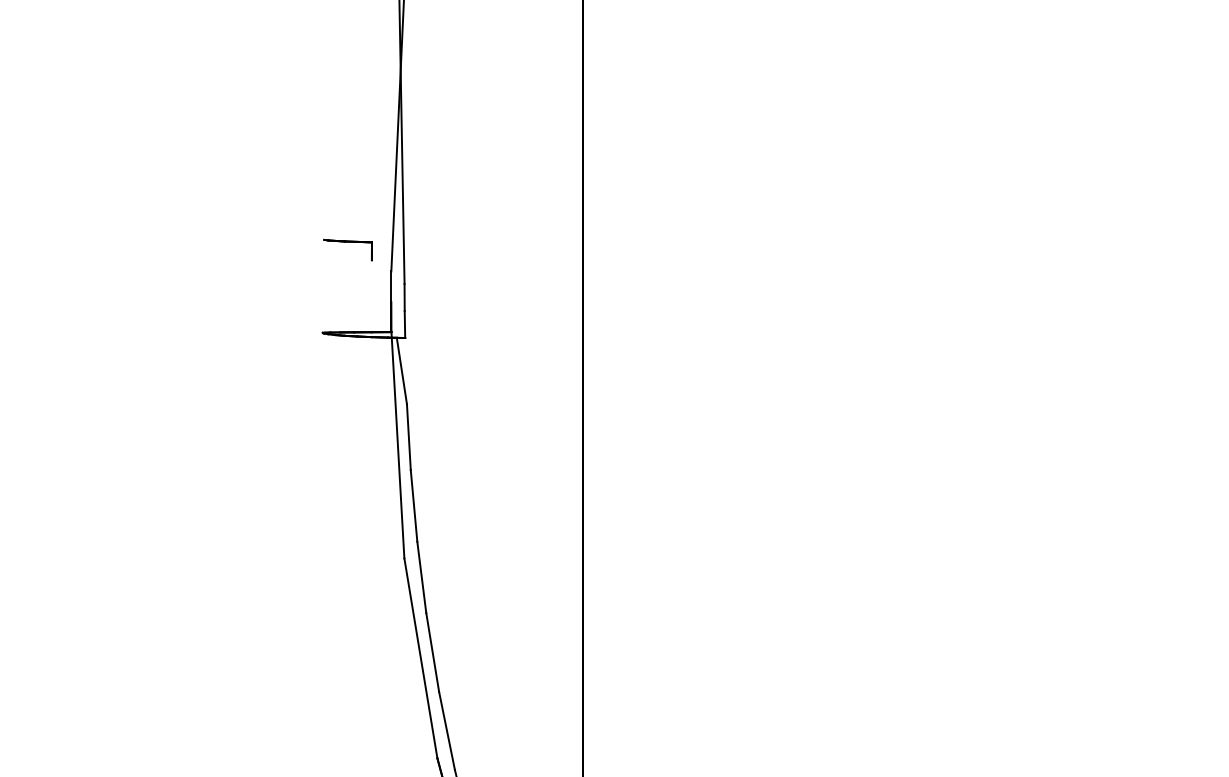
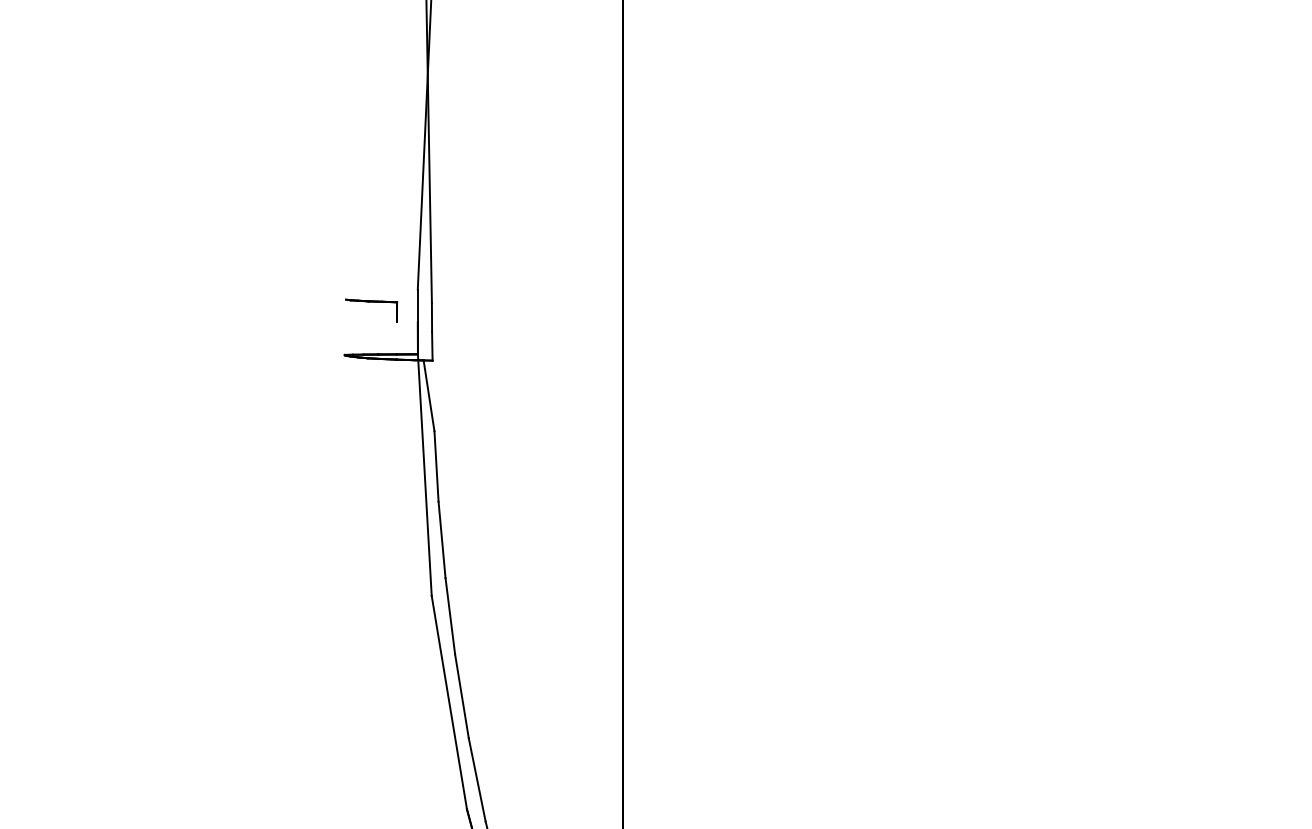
part: (347, 242) -> (371, 302), moved

